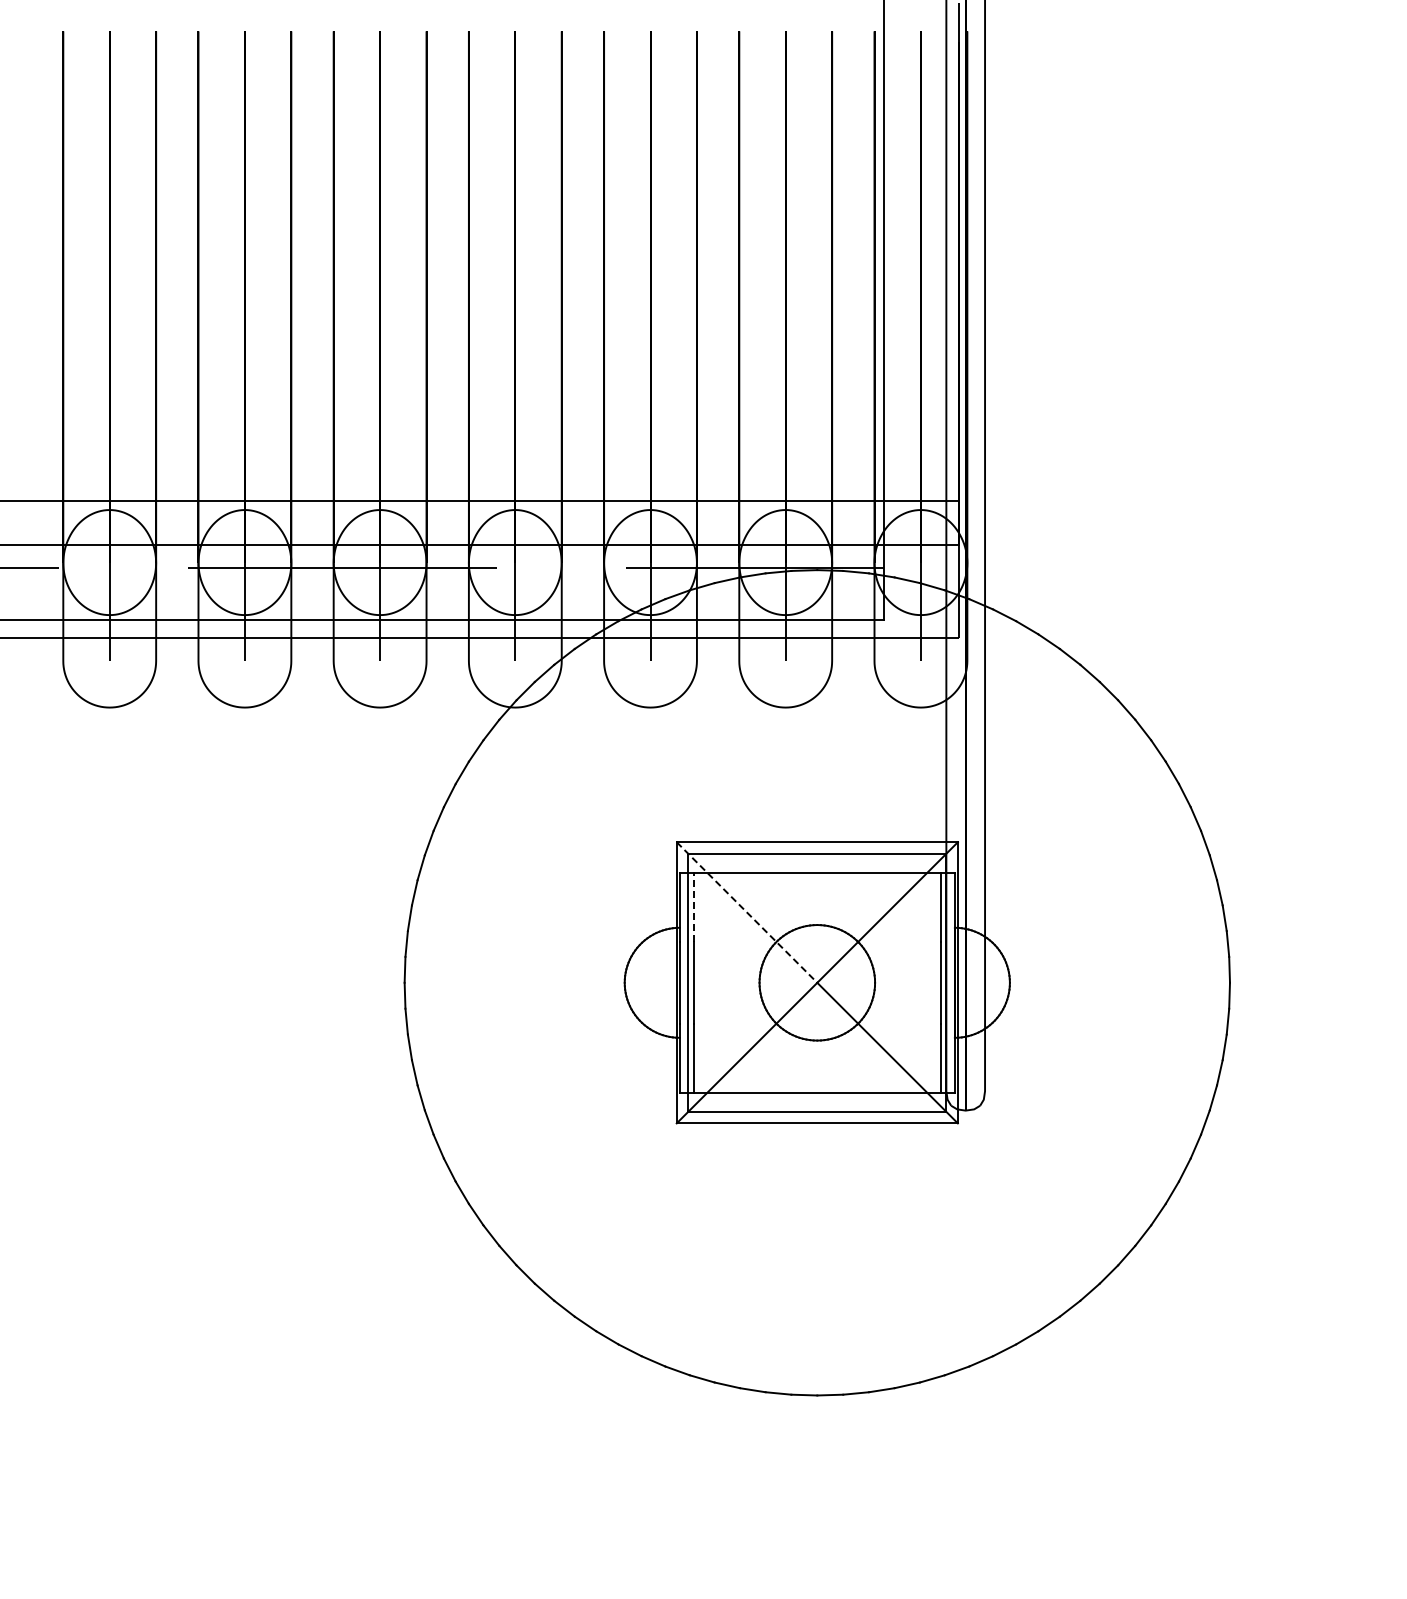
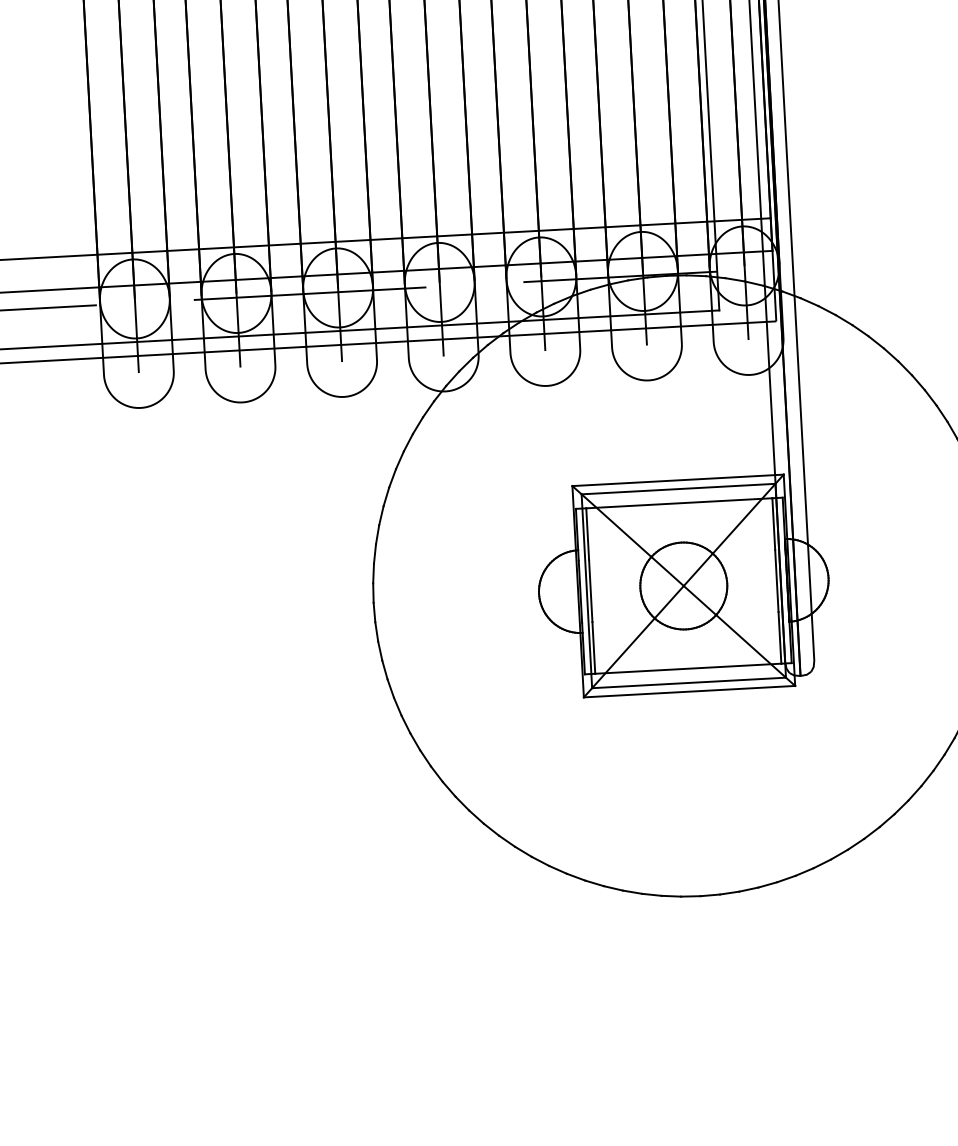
line: (693, 906) -> (587, 533), dashed -> solid
line: (747, 912) -> (628, 536), dashed -> solid

